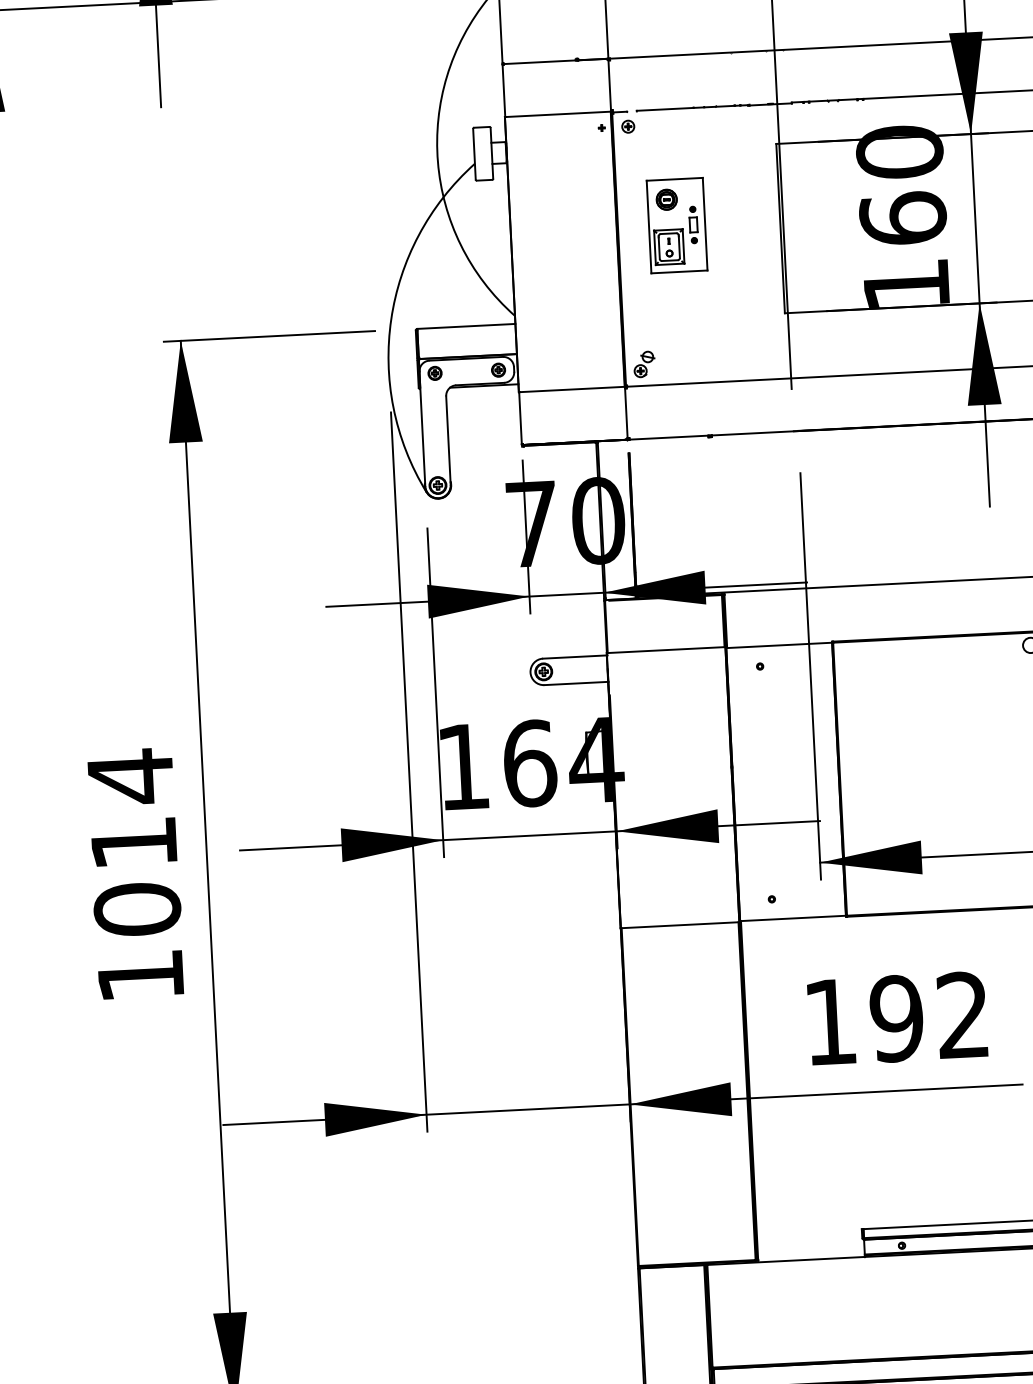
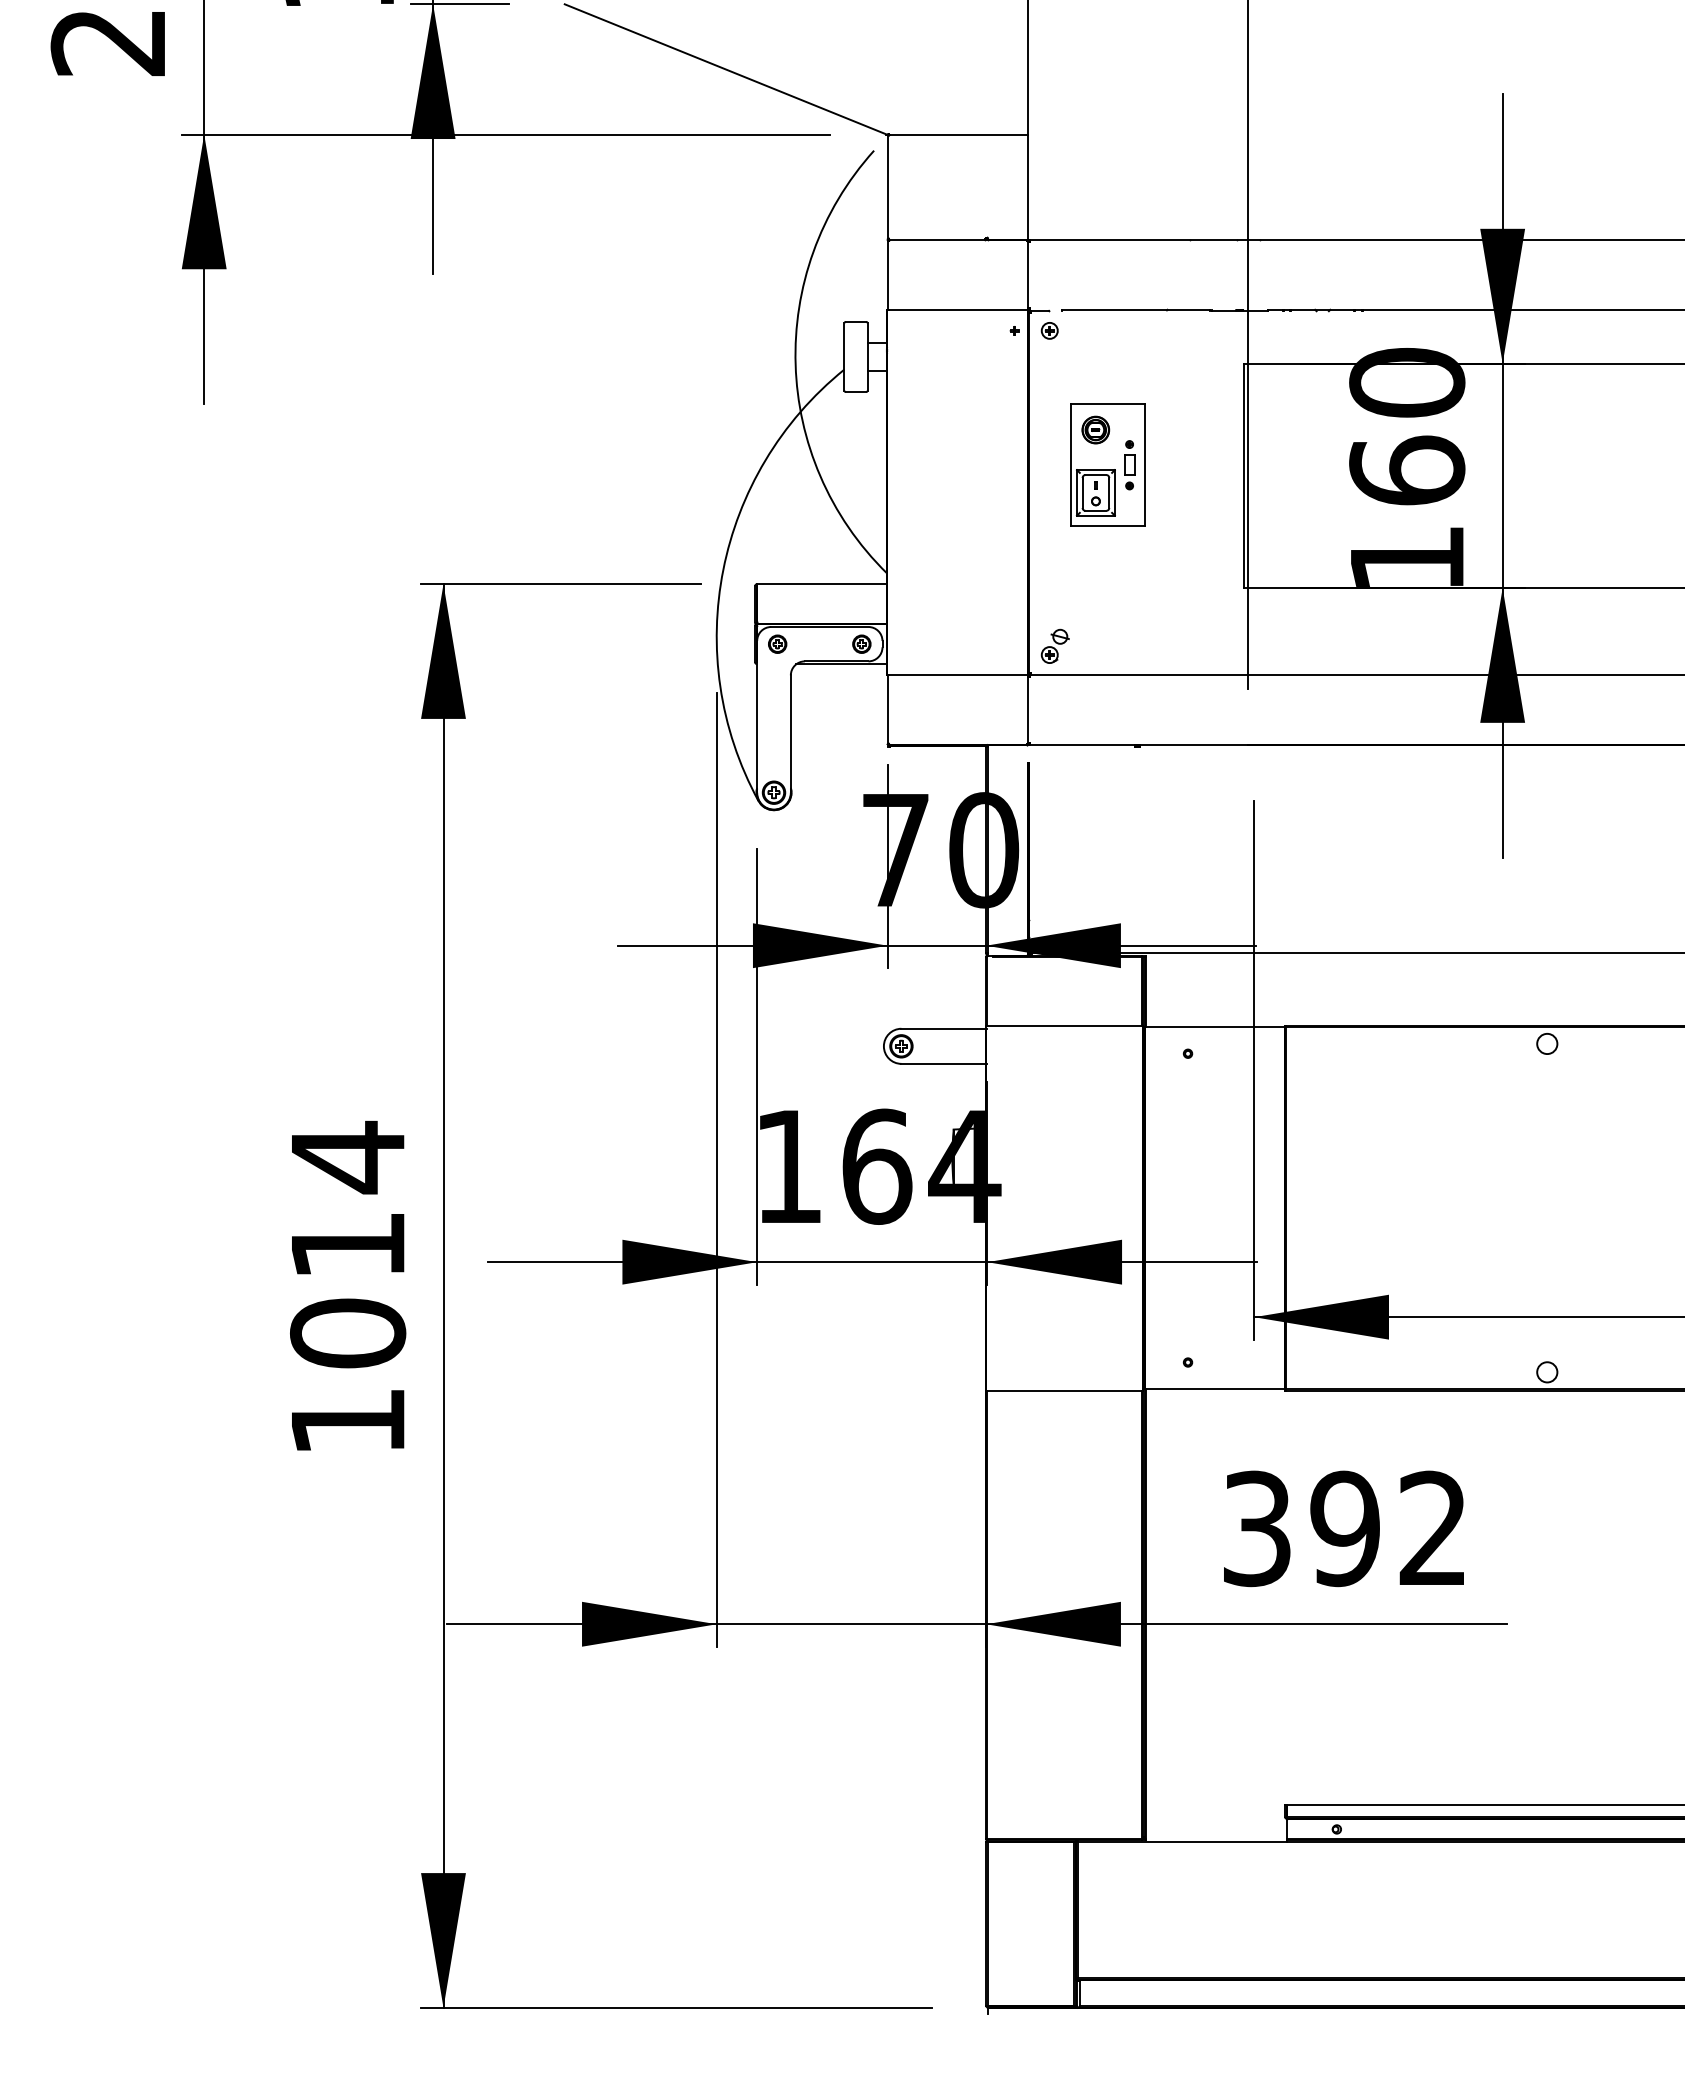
text: (830, 1021) -> (1257, 1528), 192 -> 392

